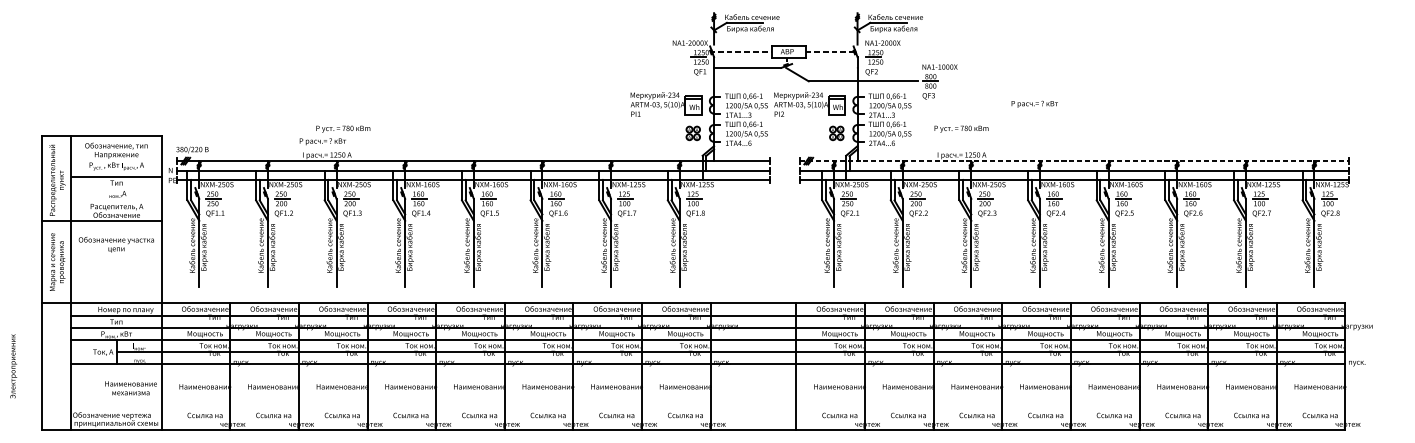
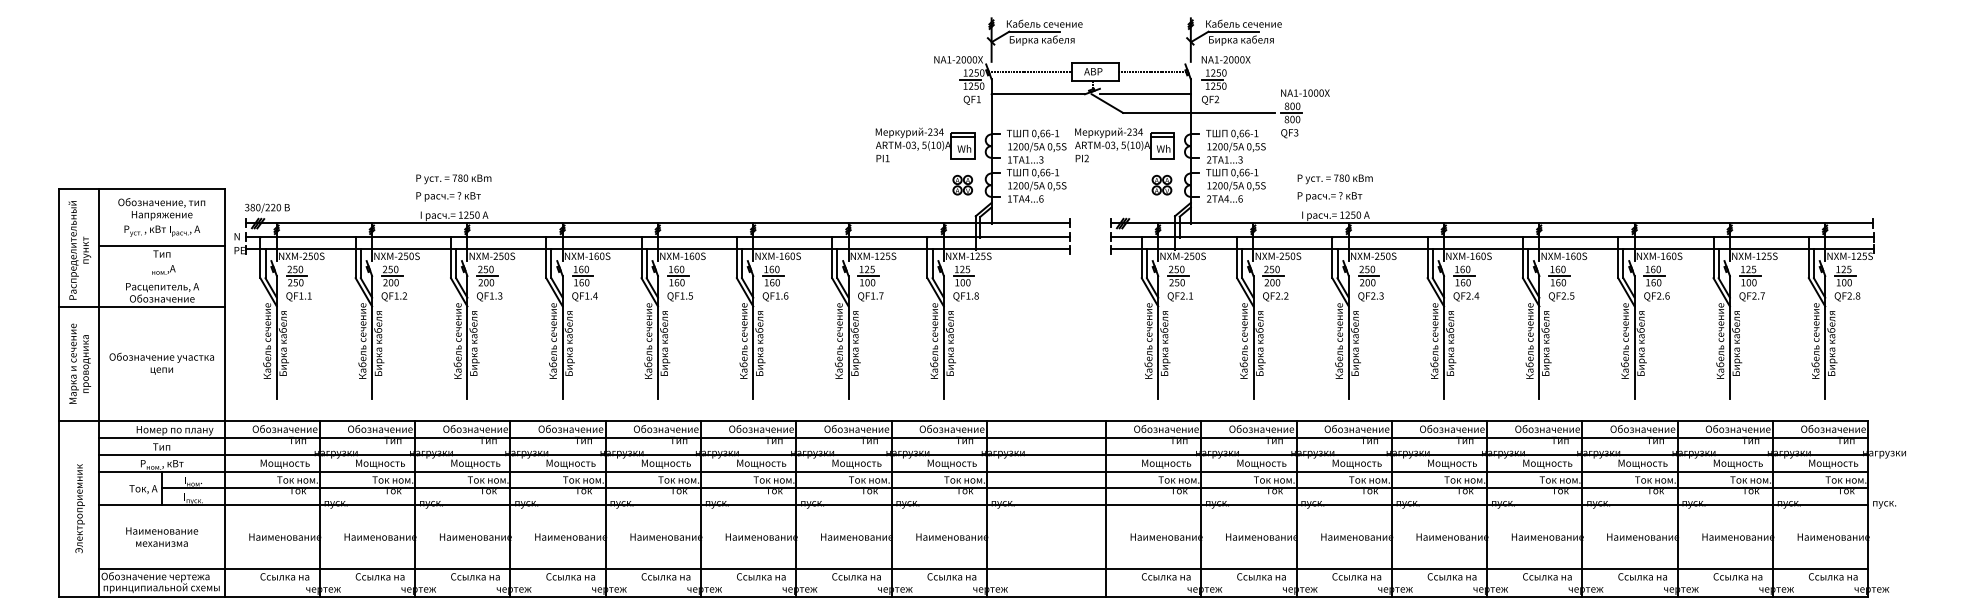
line: (824, 68) -> (1144, 94), added
text: (1034, 104) -> (1329, 196), moved
text: (343, 129) -> (453, 179), moved
line: (1074, 161) -> (1492, 223), dashed -> solid
text: (116, 244) -> (161, 363), moved
text: (13, 366) -> (79, 508), moved
text: (131, 387) -> (162, 536), moved
line: (708, 410) -> (983, 569), added

